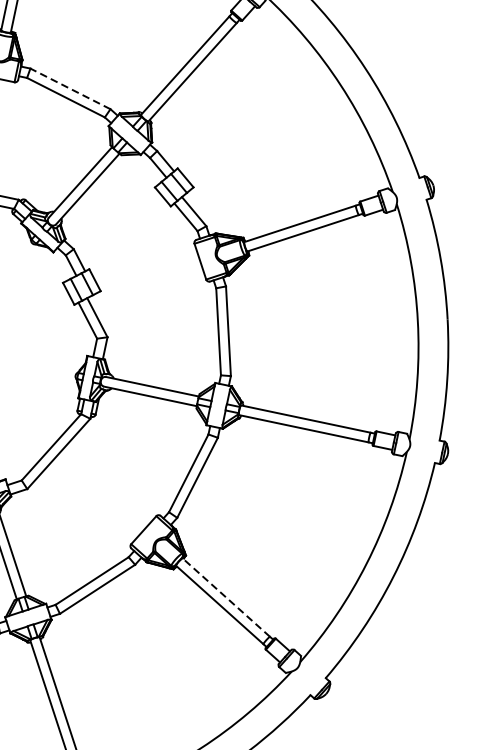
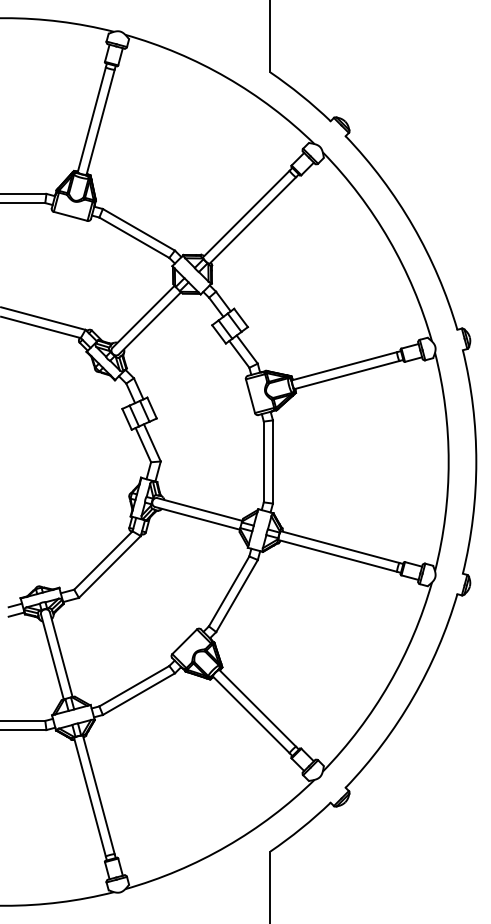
line: (69, 88) -> (138, 229), dashed -> solid
line: (226, 597) -> (257, 708), dashed -> solid

